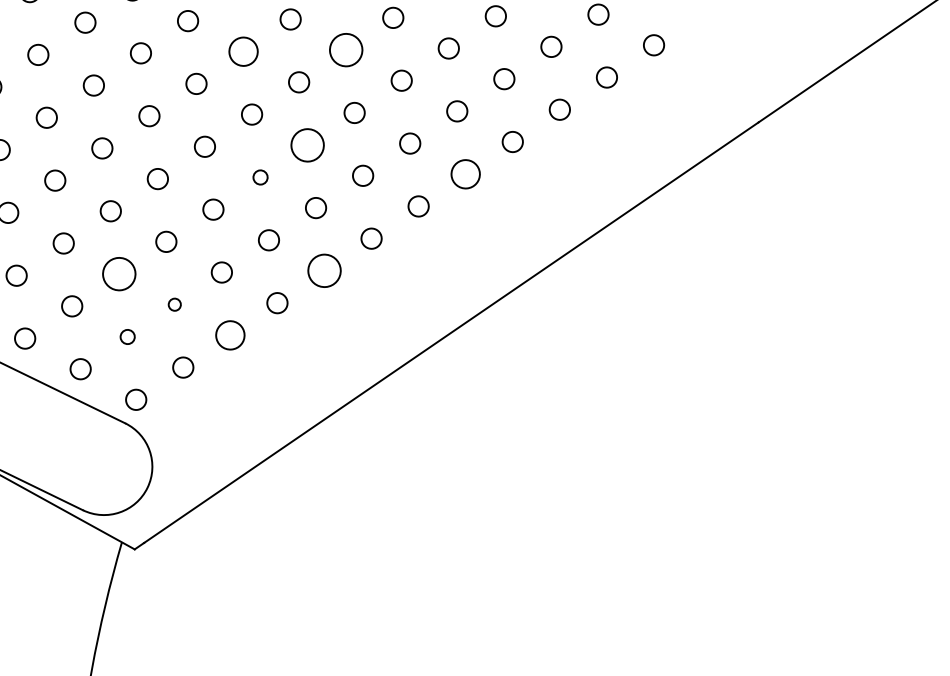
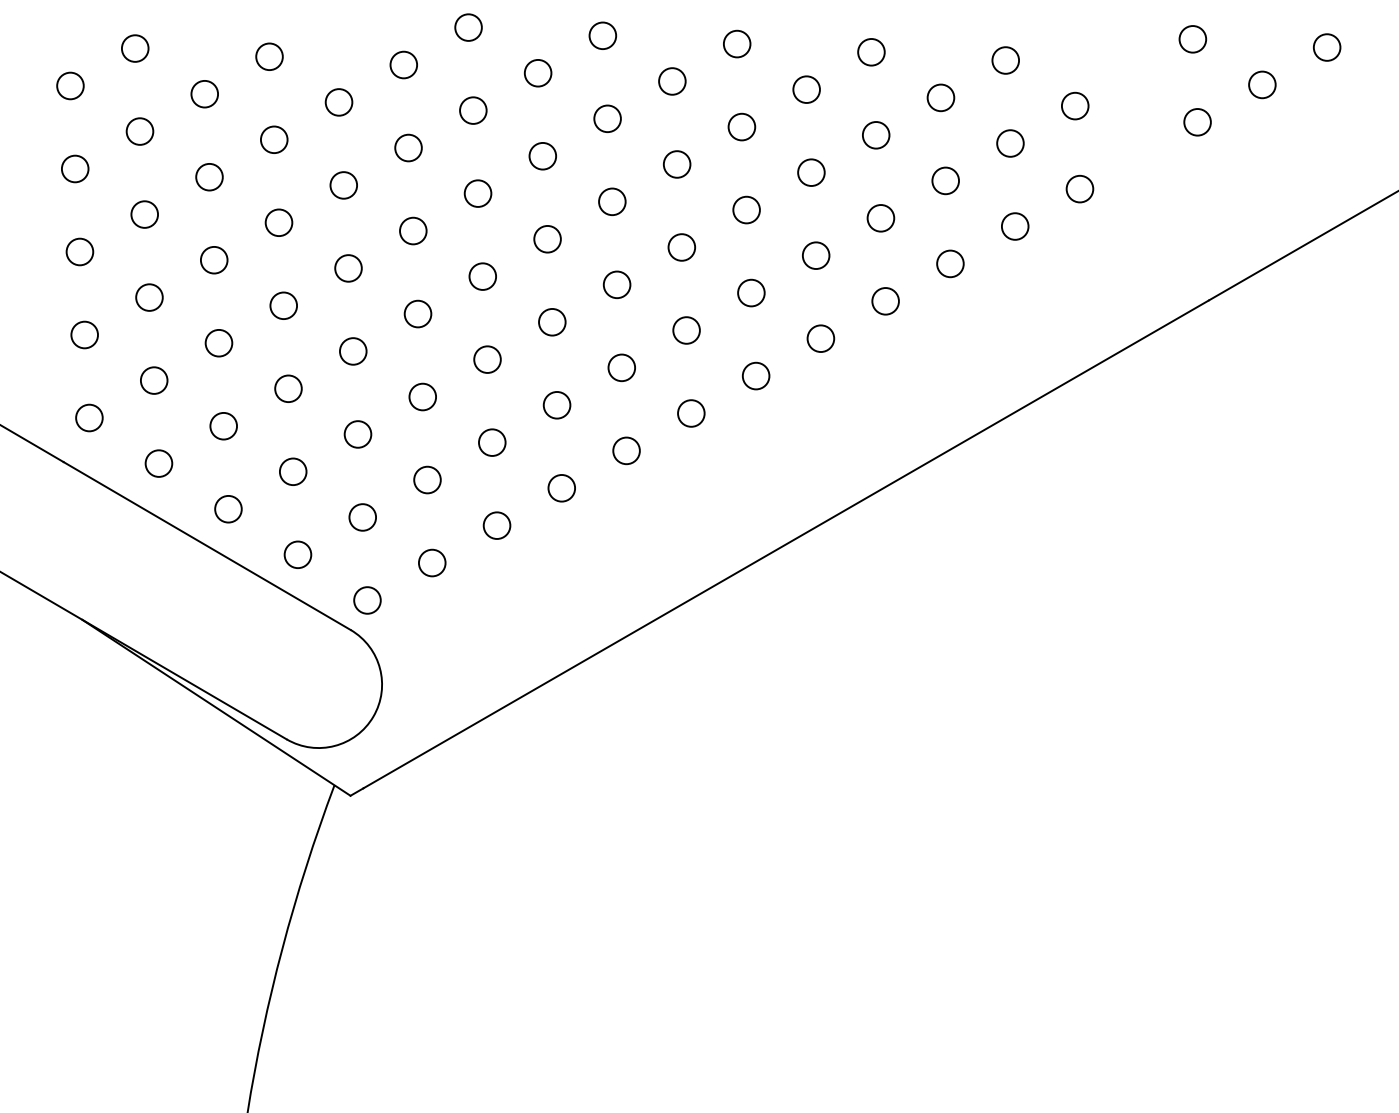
circle: (345, 50) -> (676, 164), size x0.62
circle: (243, 51) -> (542, 155), size x0.71
circle: (307, 144) -> (616, 284), size x0.62
circle: (465, 174) -> (820, 338), size x0.71
circle: (260, 177) -> (552, 322), size x1.43
circle: (324, 270) -> (626, 450), size x0.62
circle: (118, 274) -> (357, 434), size x0.62
circle: (174, 304) -> (427, 479), size x1.67
circle: (229, 335) -> (496, 525), size x0.71
circle: (127, 337) -> (362, 517), size x1.43

